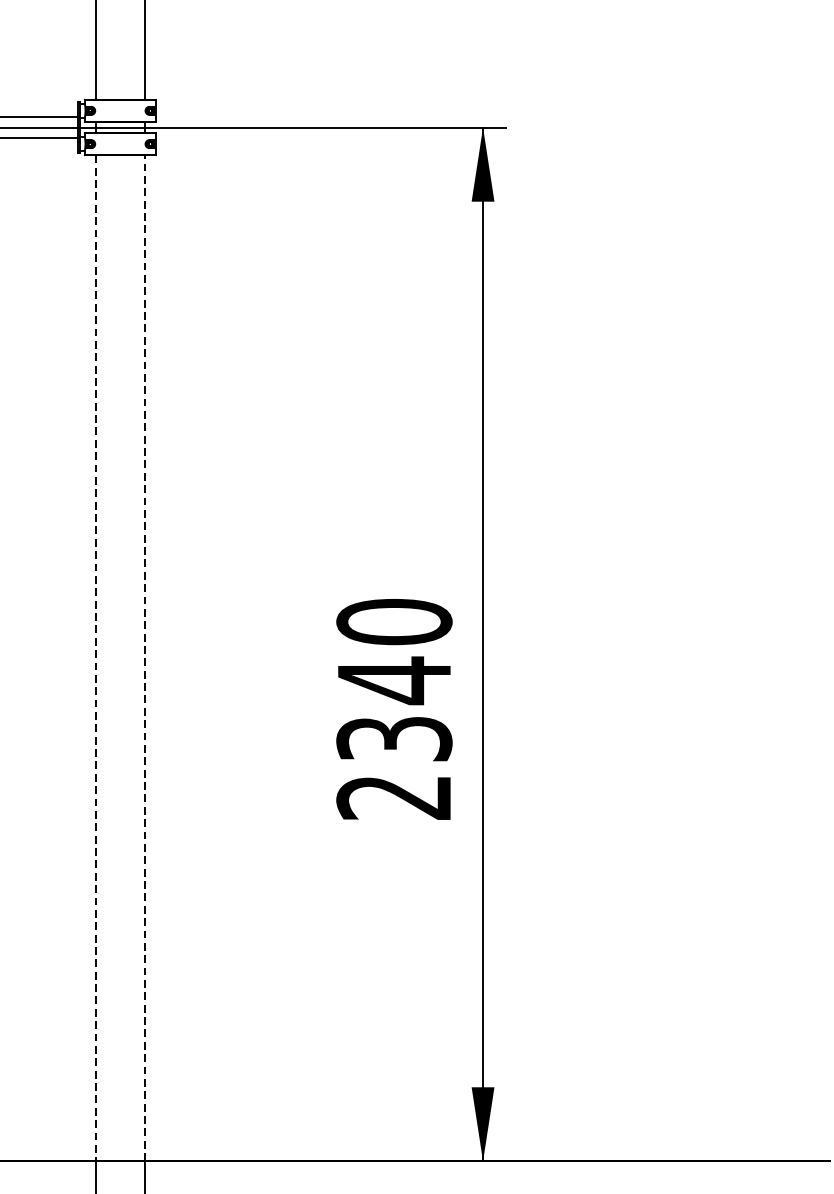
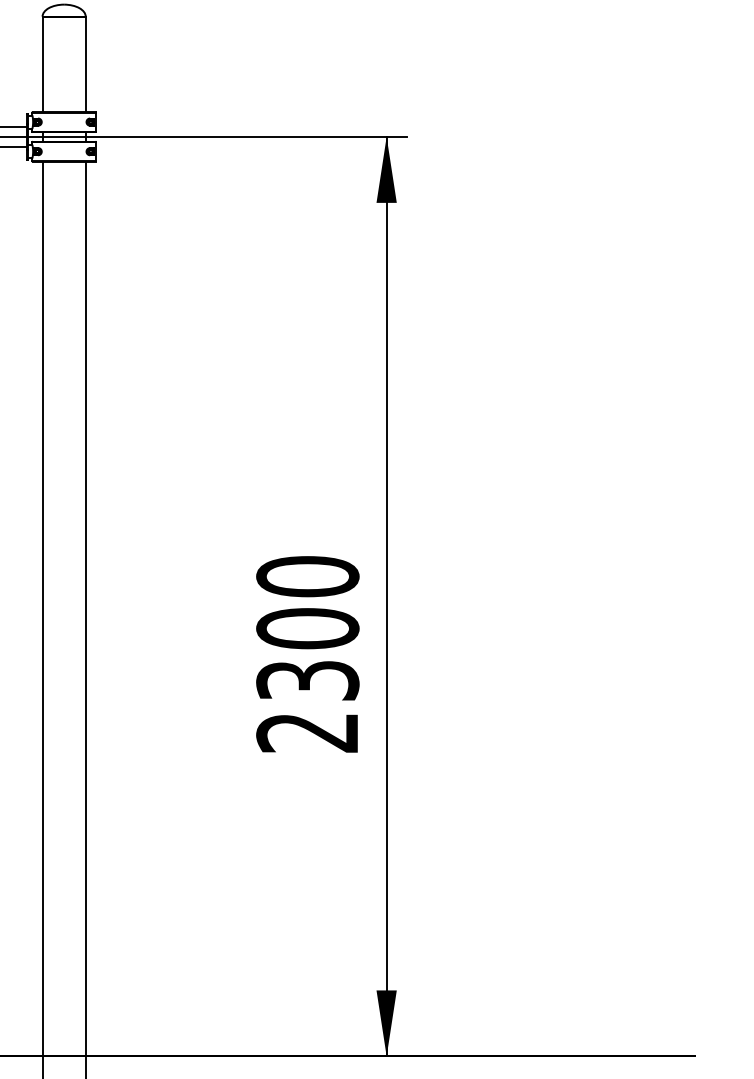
line: (144, 657) -> (85, 608), dashed -> solid
line: (96, 658) -> (42, 609), dashed -> solid
text: (394, 680) -> (307, 628), 2340 -> 2300

